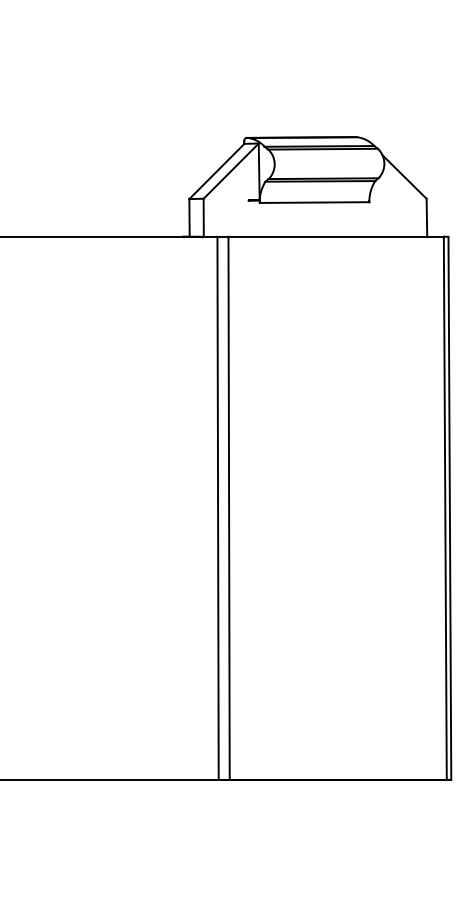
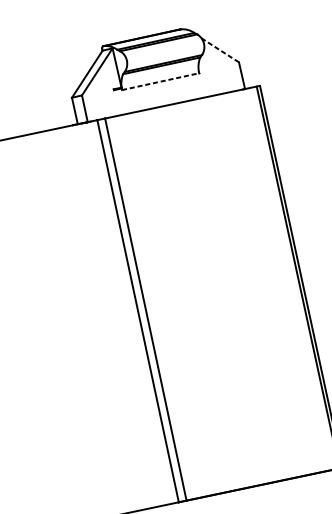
line: (404, 177) -> (220, 50), solid -> dashed
line: (314, 202) -> (160, 81), solid -> dashed

